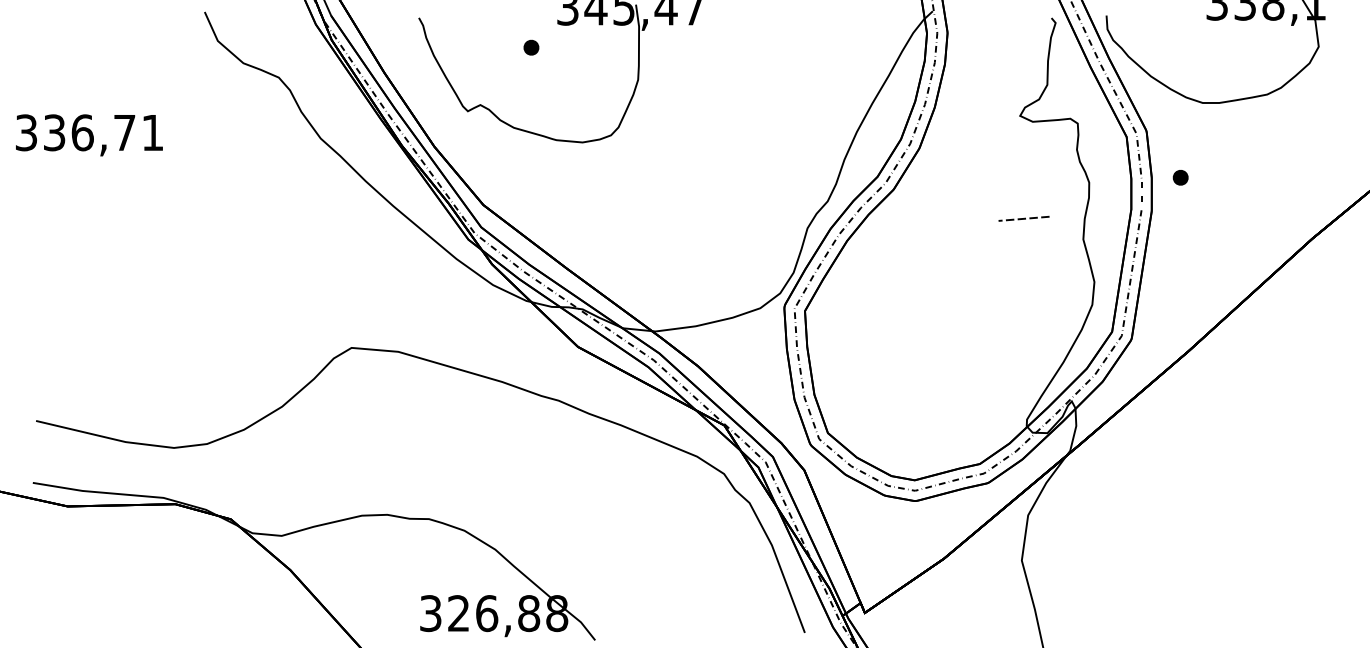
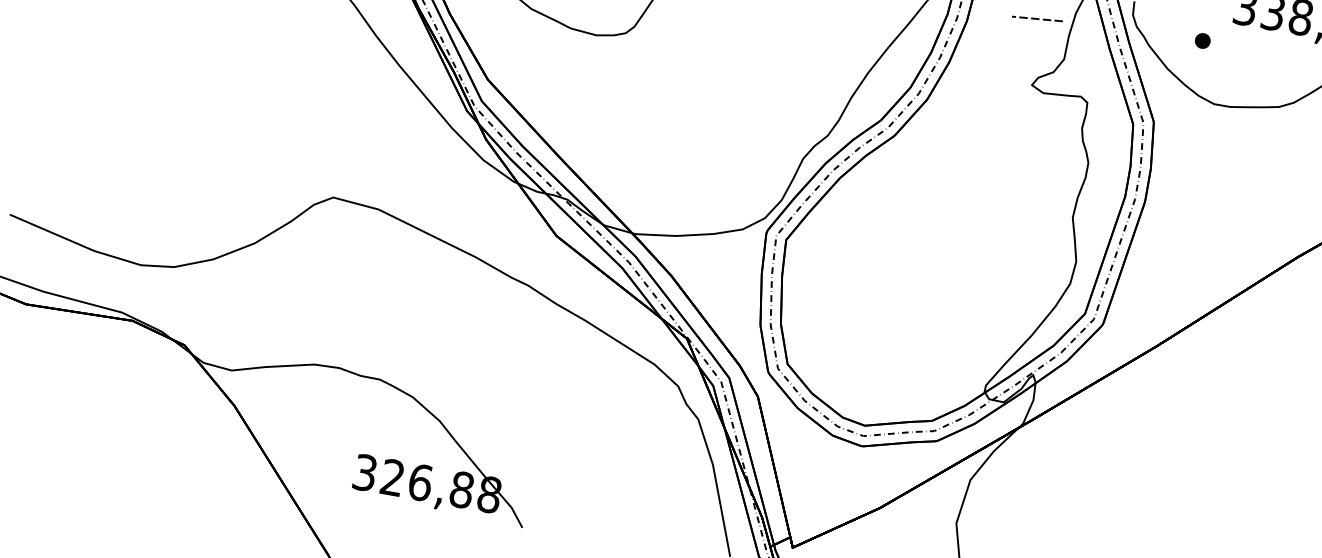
part: (1180, 177) -> (1202, 40), moved
line: (1023, 218) -> (1036, 18), moved

